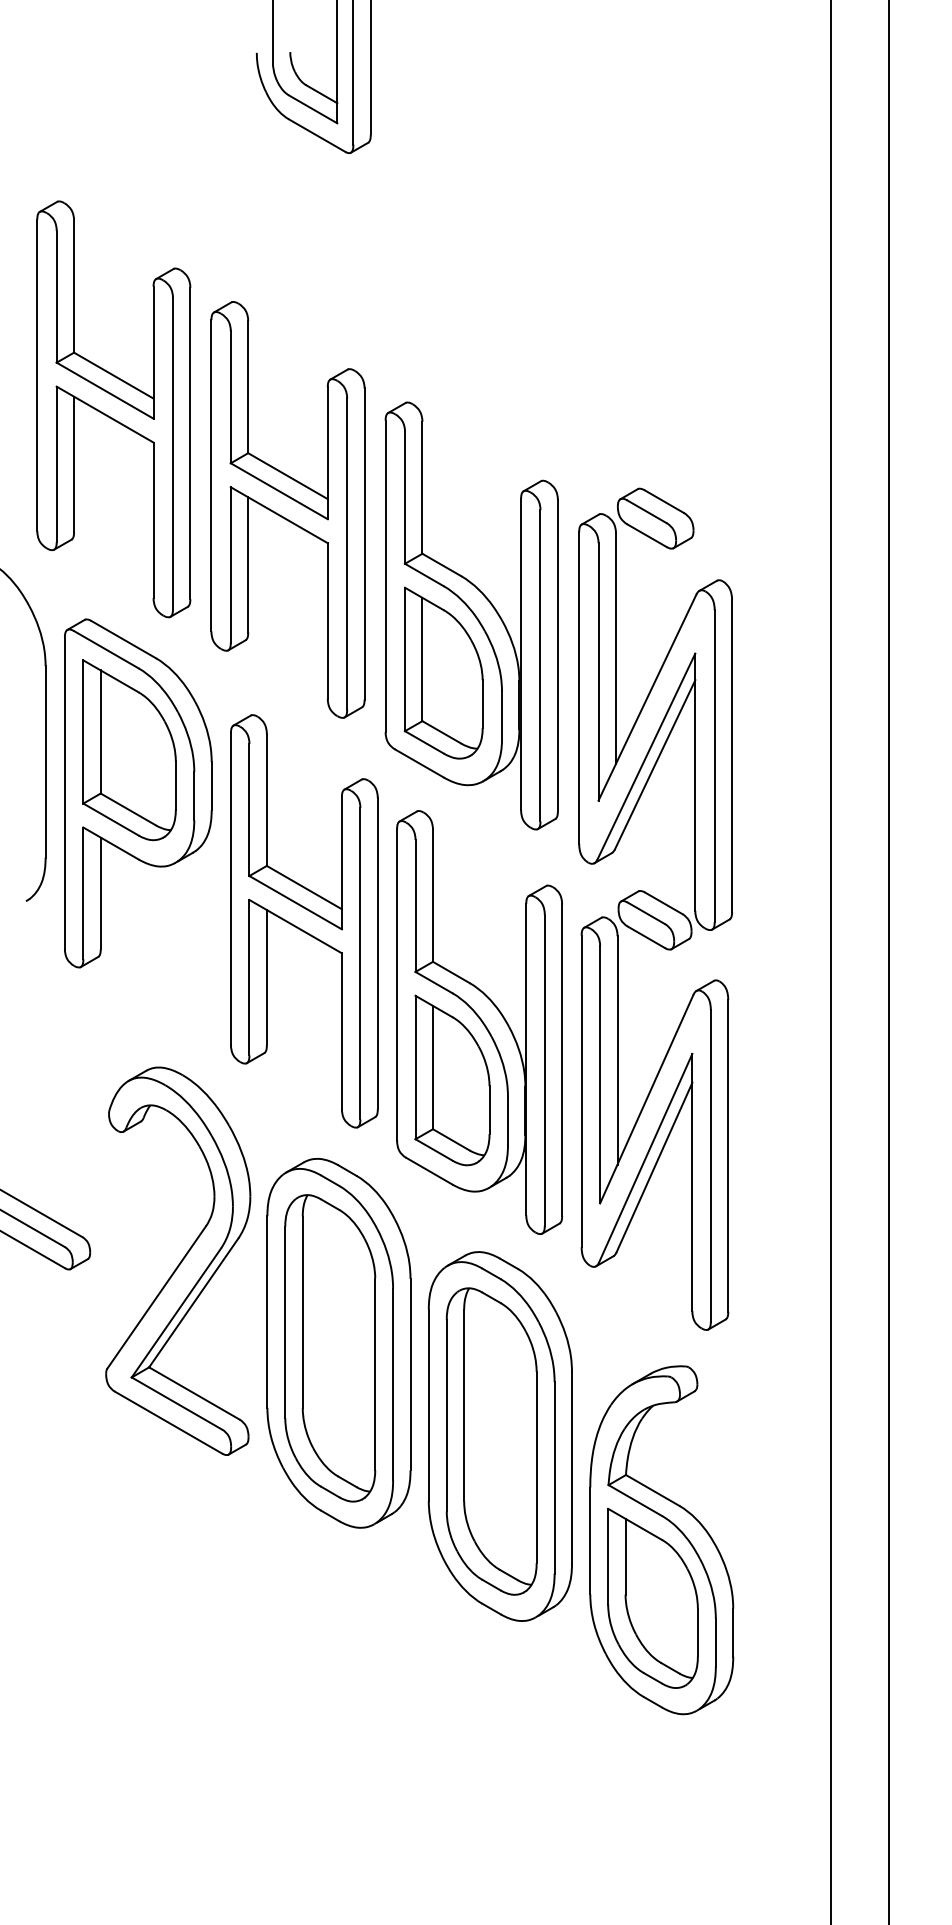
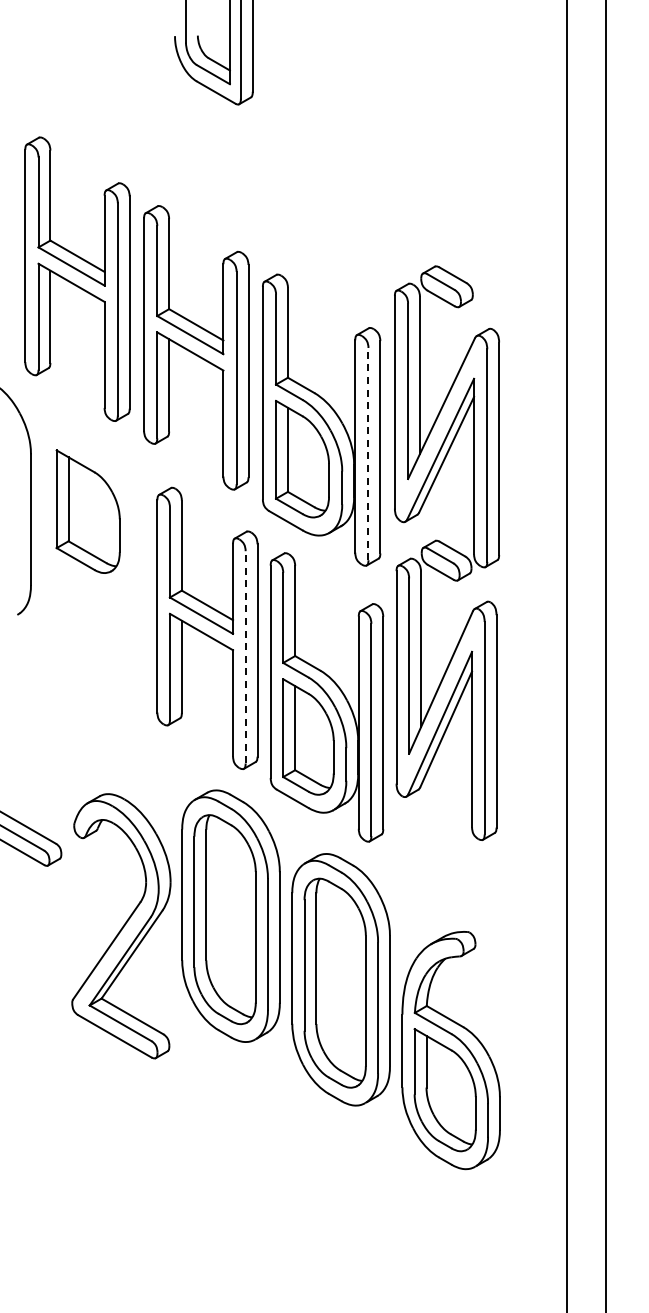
line: (540, 664) -> (368, 453), solid -> dashed
part: (138, 792) -> (94, 540), removed
part: (654, 908) -> (446, 552), moved
line: (360, 962) -> (245, 656), solid -> dashed
part: (178, 1261) -> (121, 926), moved

